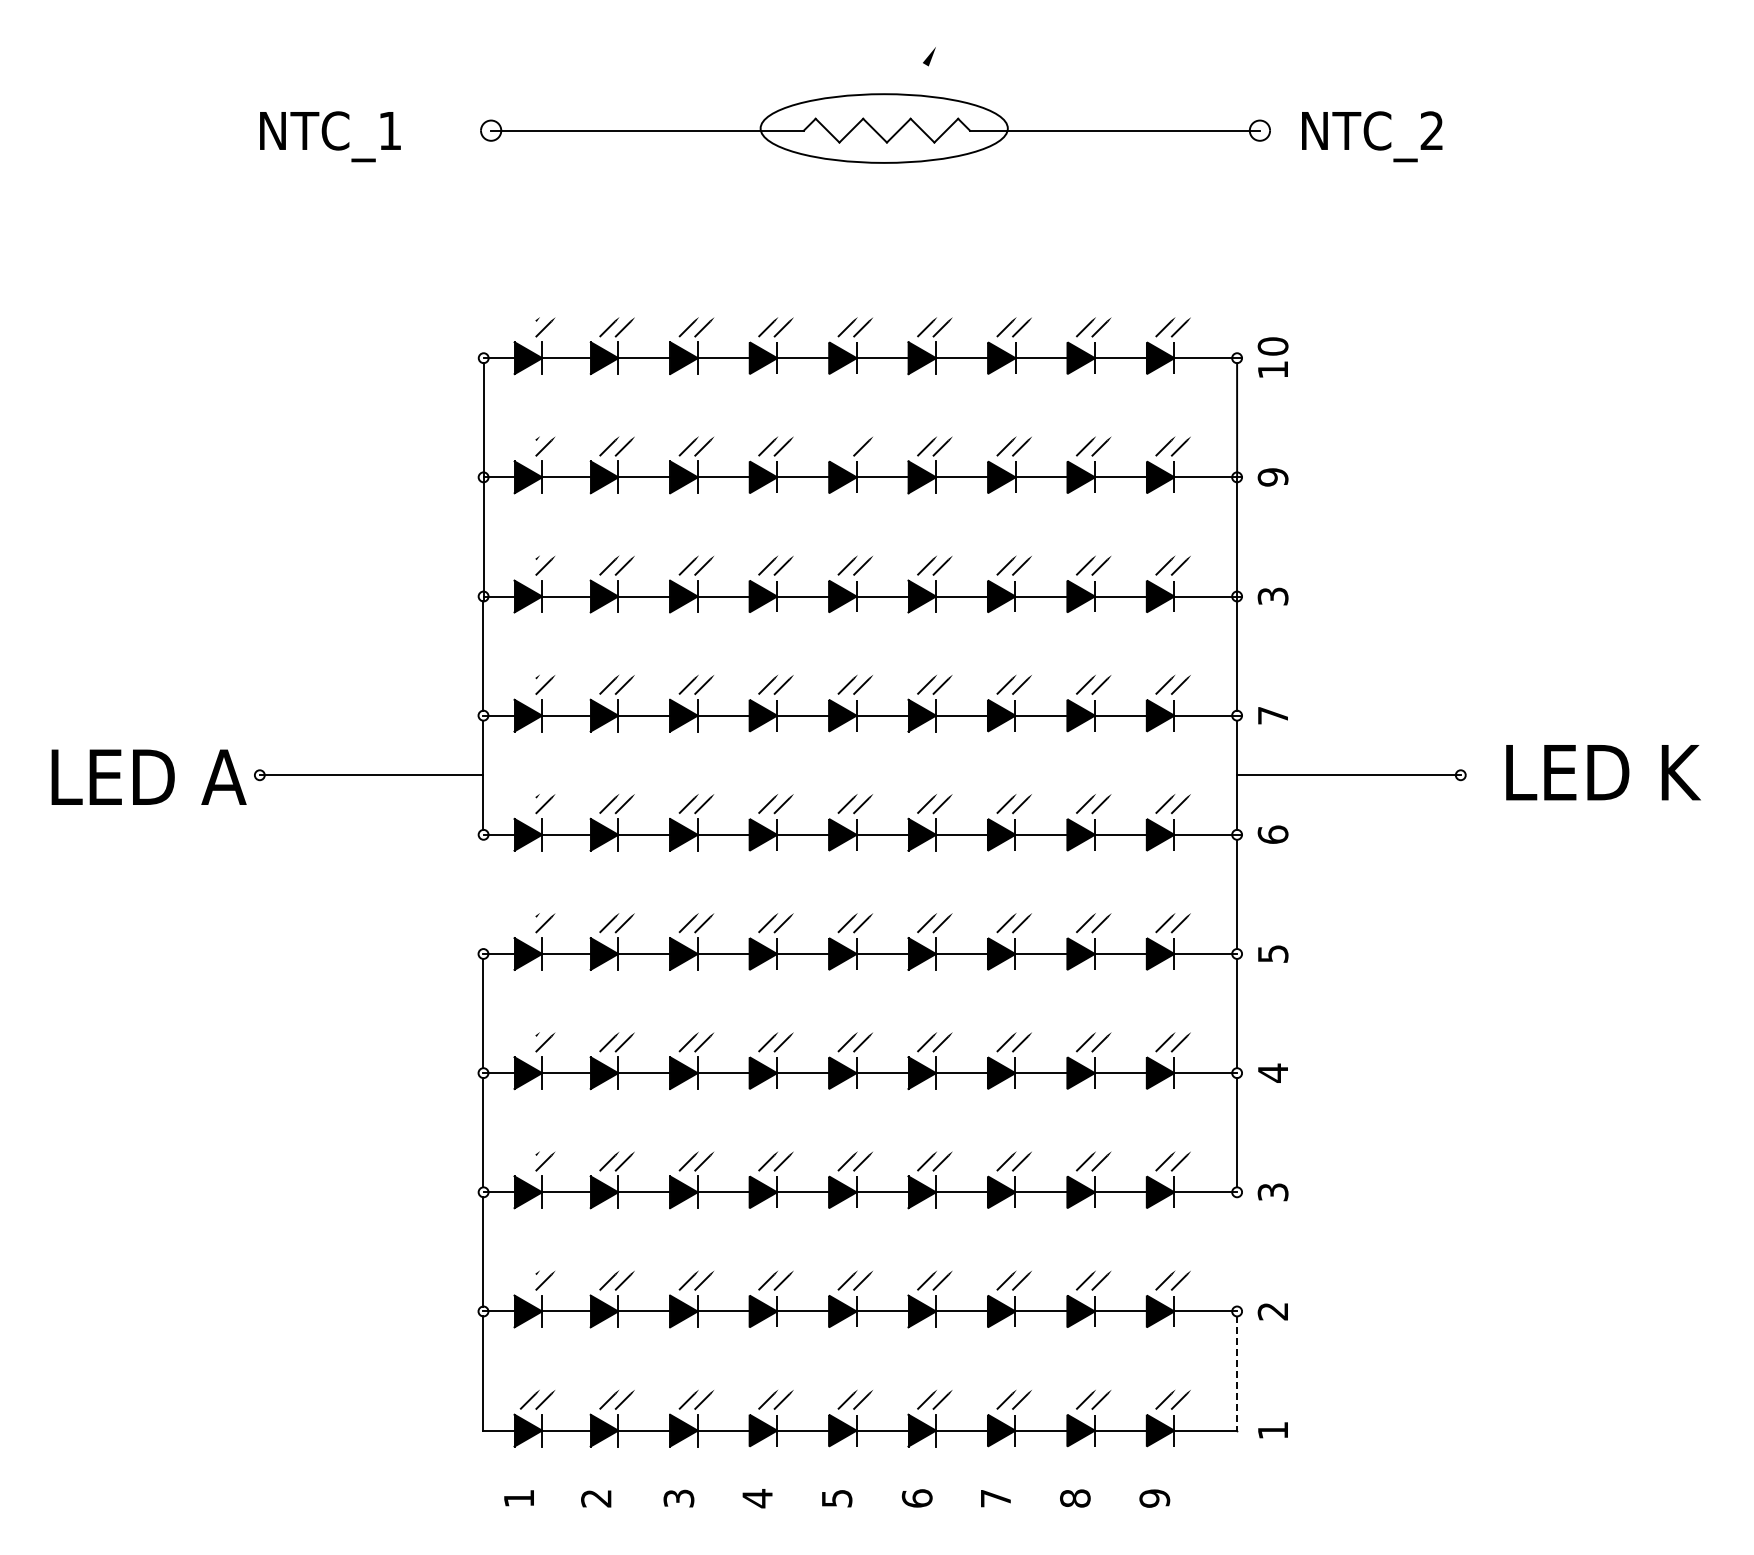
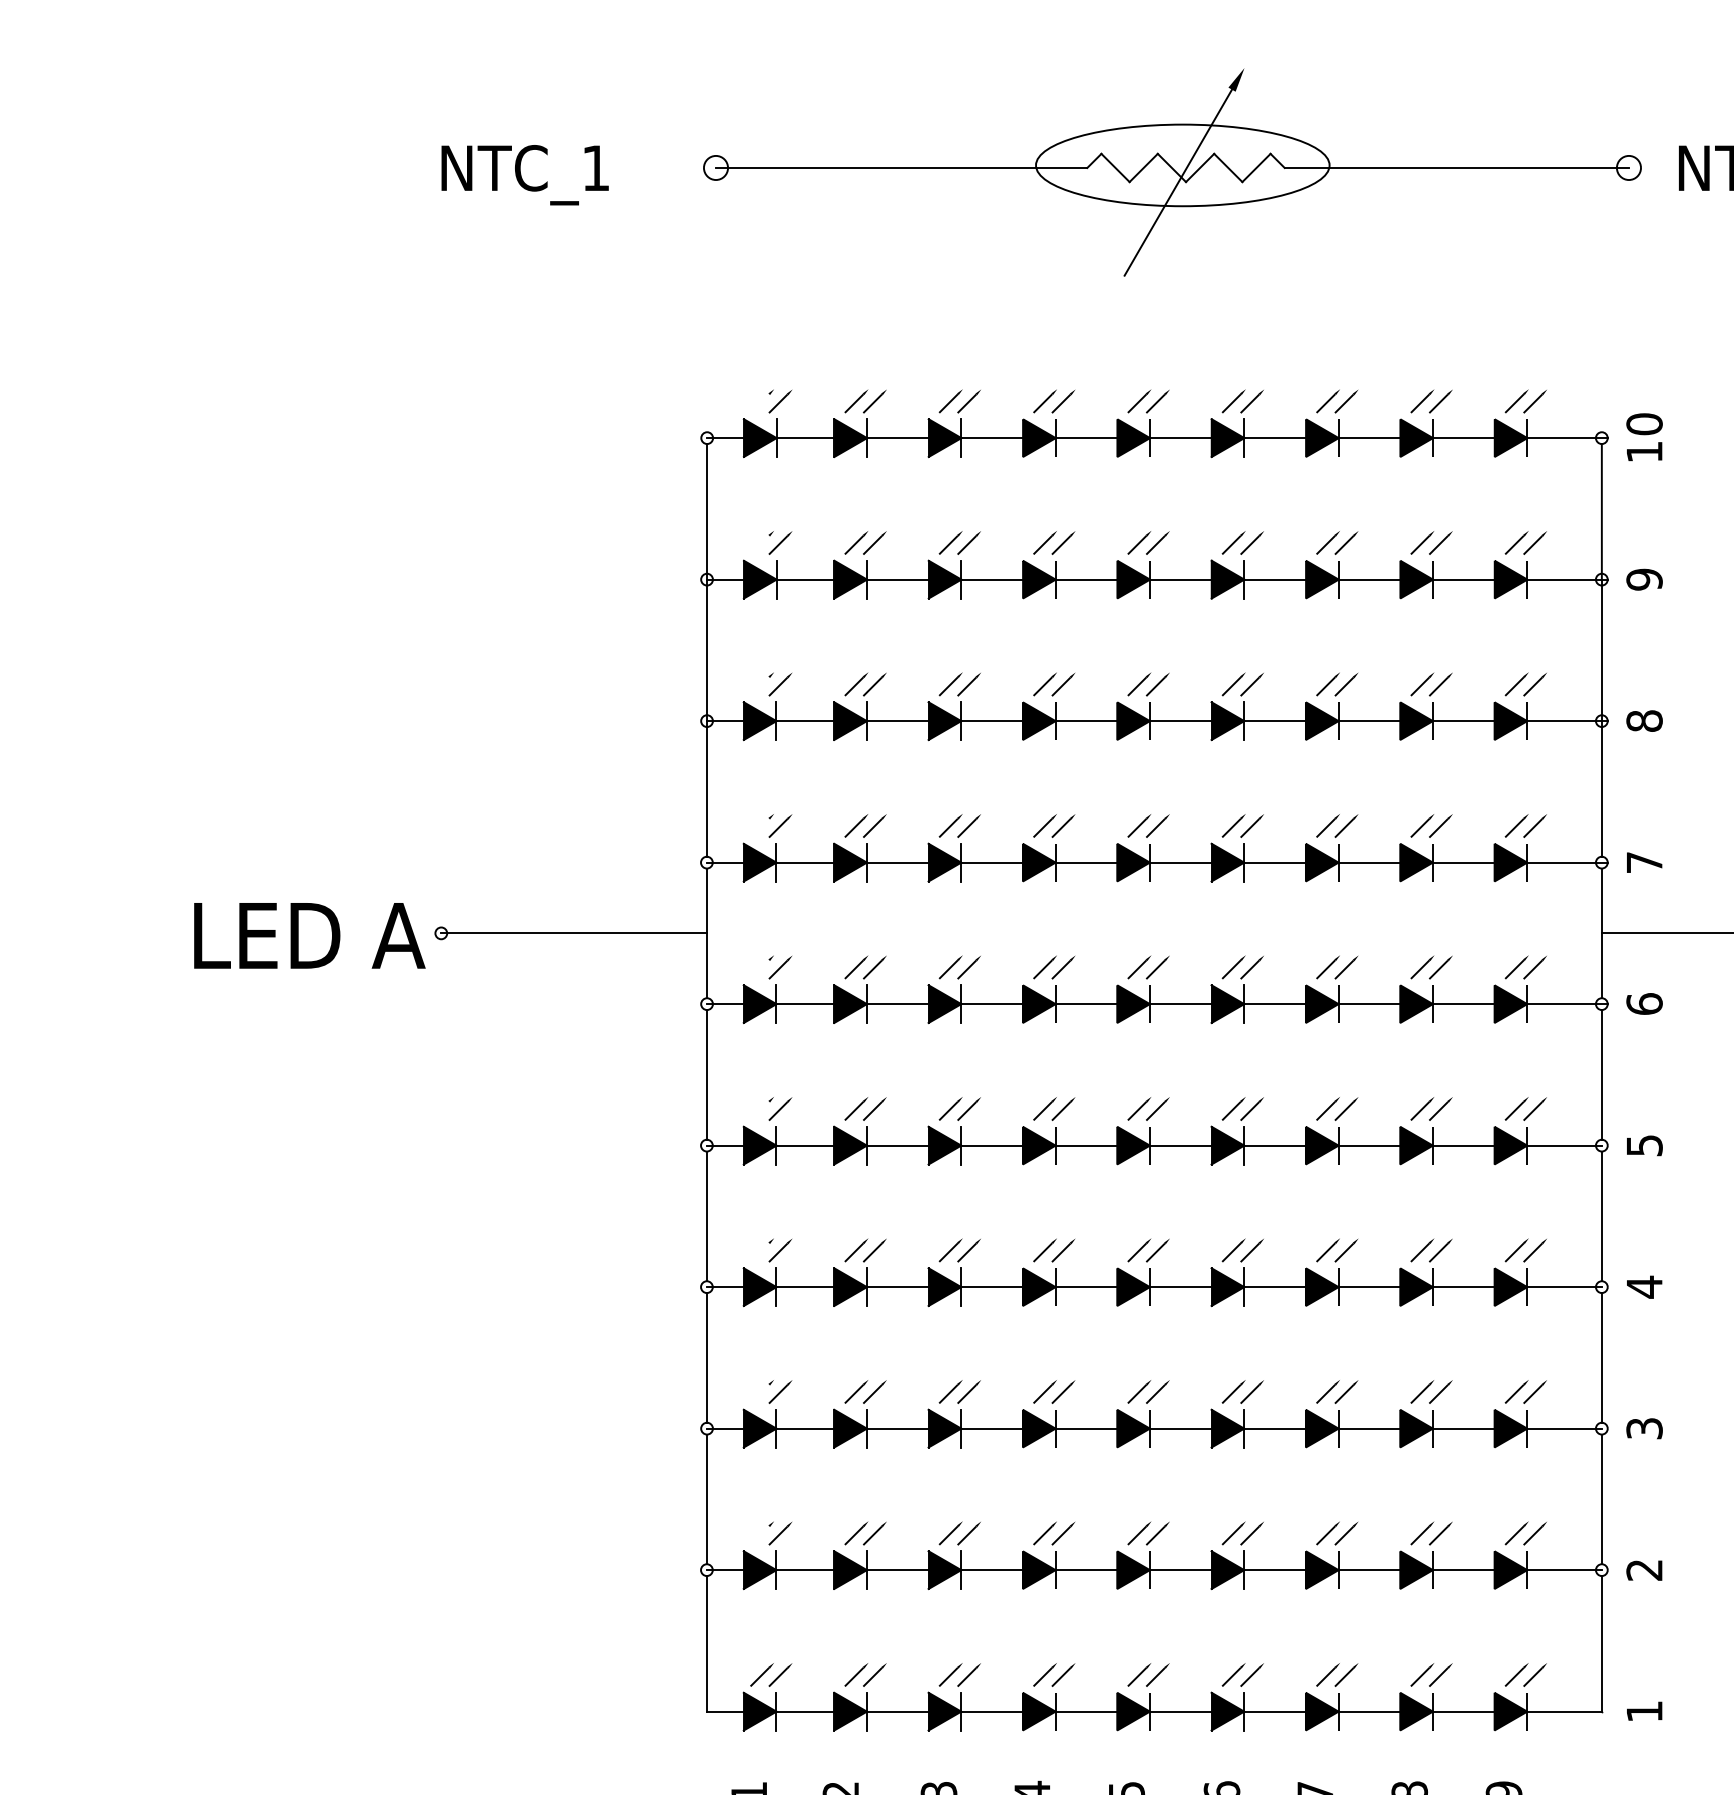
line: (880, 142) -> (1178, 181), added
line: (847, 446) -> (1139, 542), added
text: (1272, 596) -> (1643, 721), 3 -> 8
line: (483, 894) -> (706, 1074), added
line: (1237, 1251) -> (1602, 1498), added
line: (1237, 1374) -> (1602, 1644), dashed -> solid

